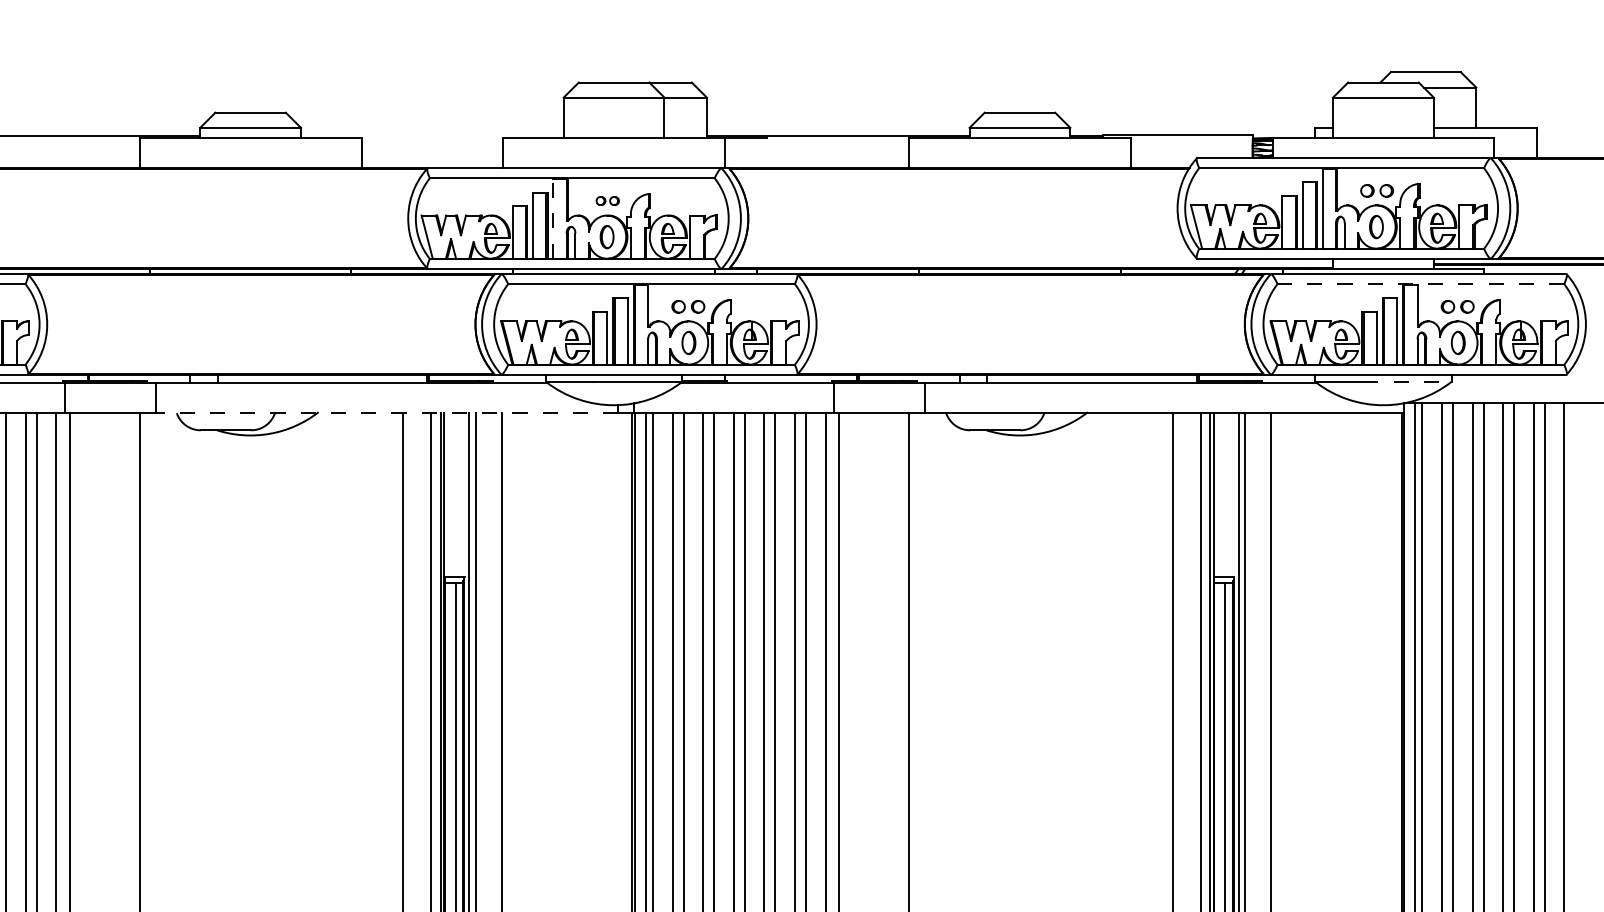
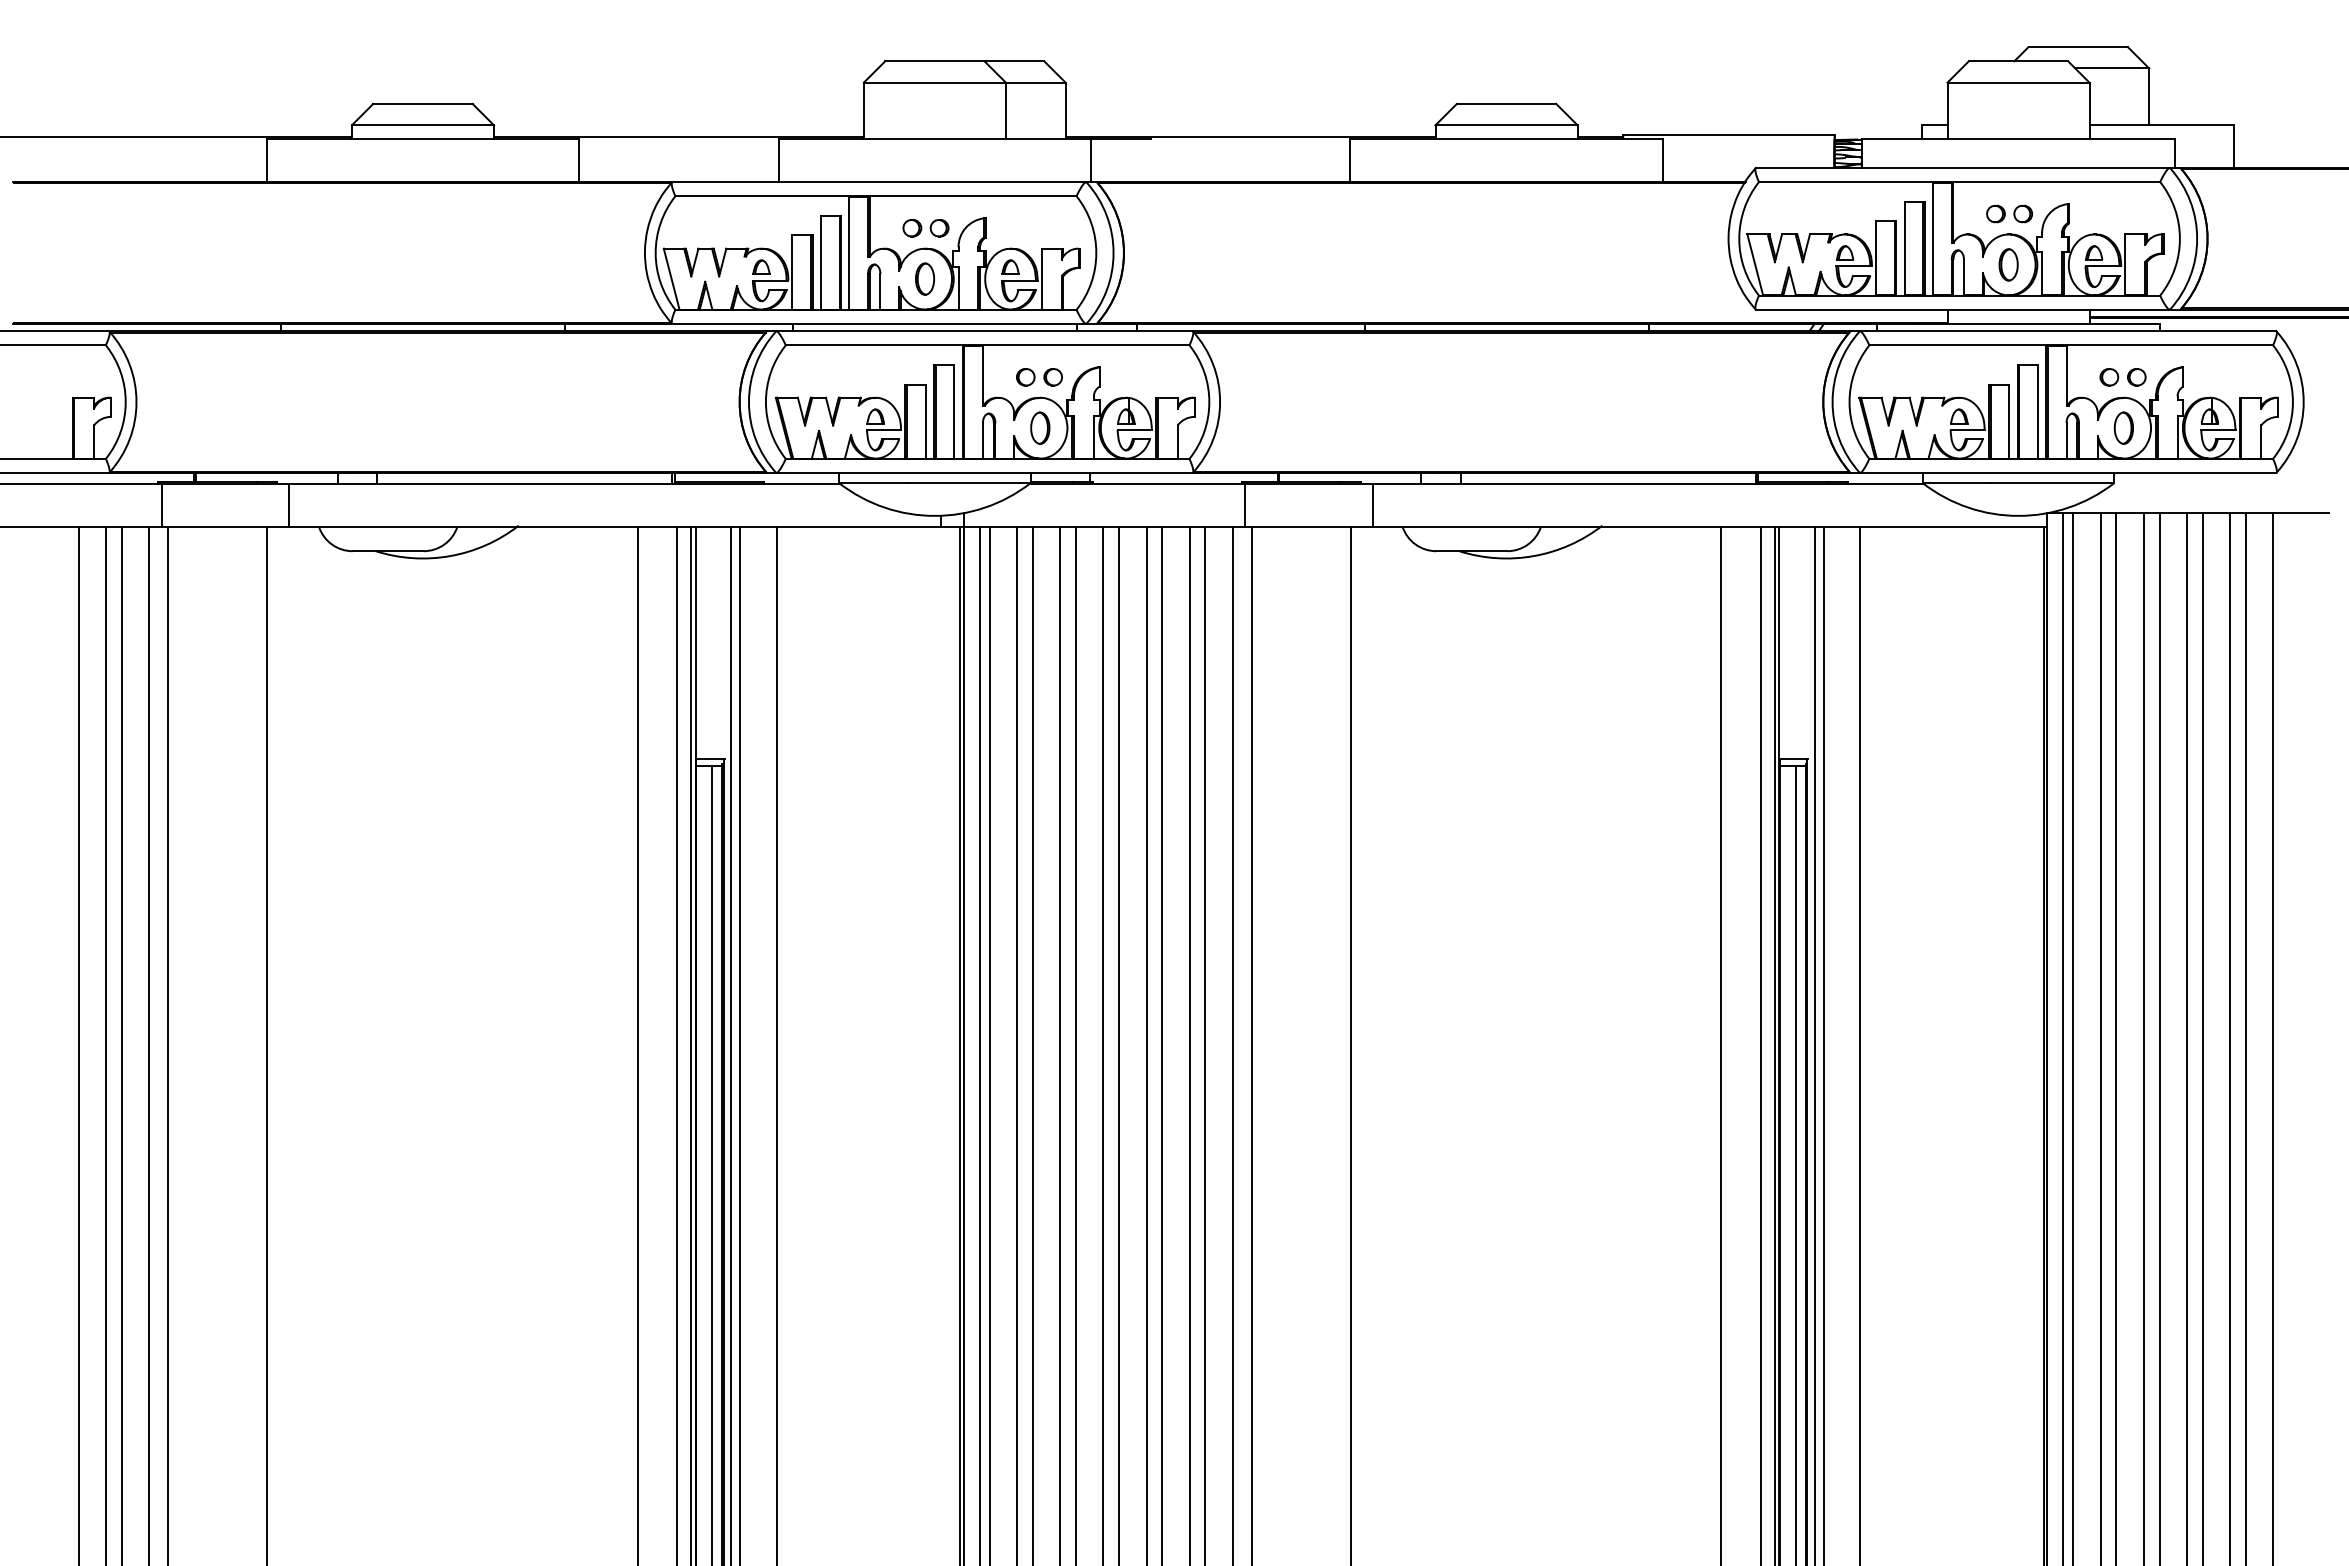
line: (432, 135) -> (678, 136), added
part: (607, 201) -> (925, 228), size x1.43
line: (553, 218) -> (849, 252), dashed -> solid
line: (1421, 284) -> (2071, 345), dashed -> solid
line: (1407, 382) -> (2052, 483), dashed -> solid
line: (386, 413) -> (614, 527), dashed -> solid

